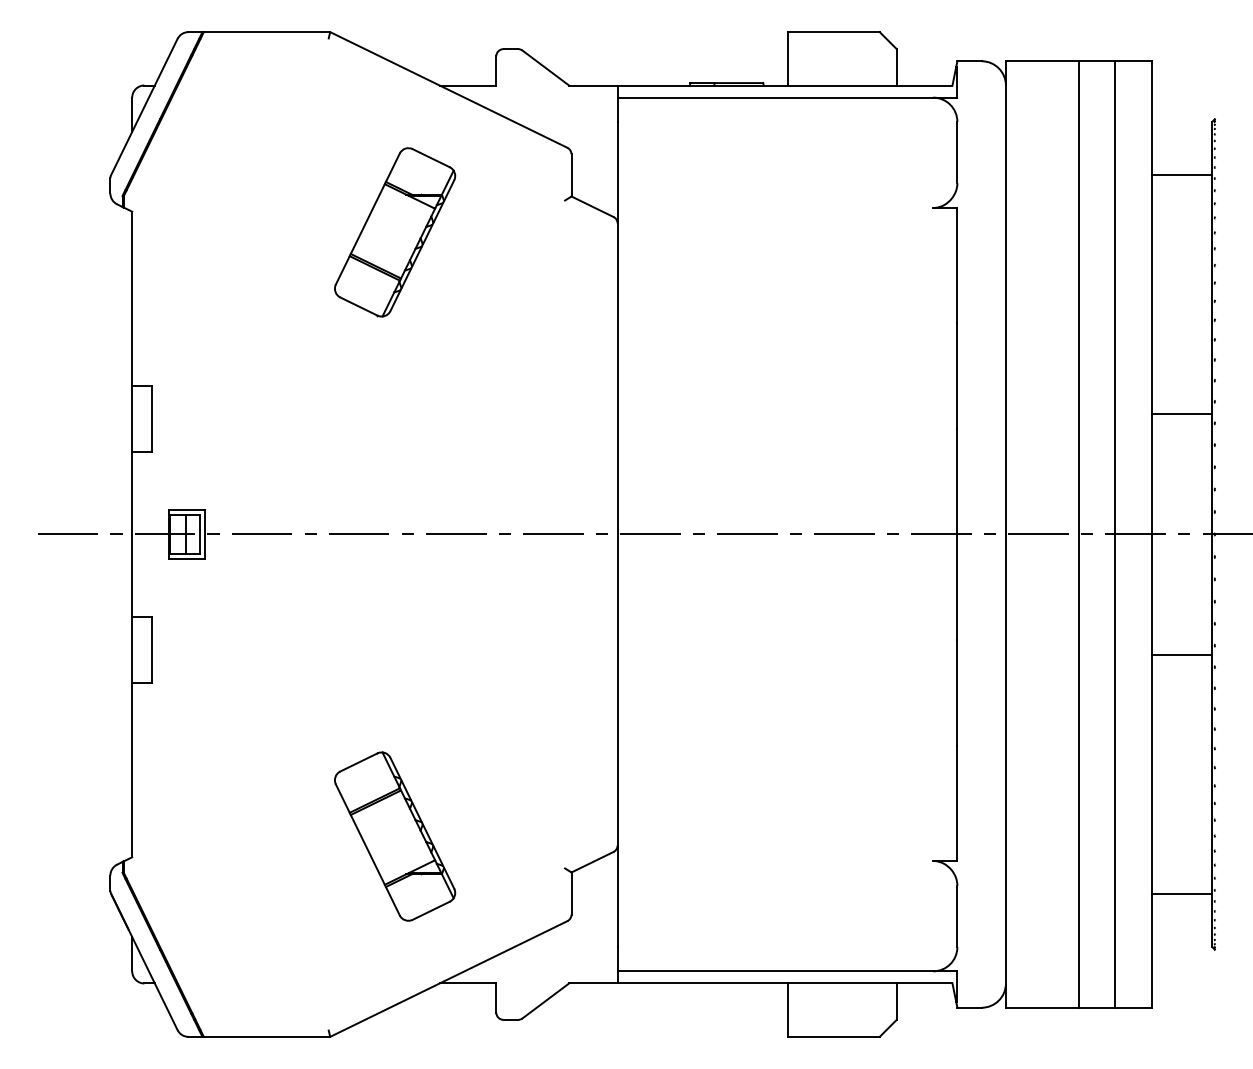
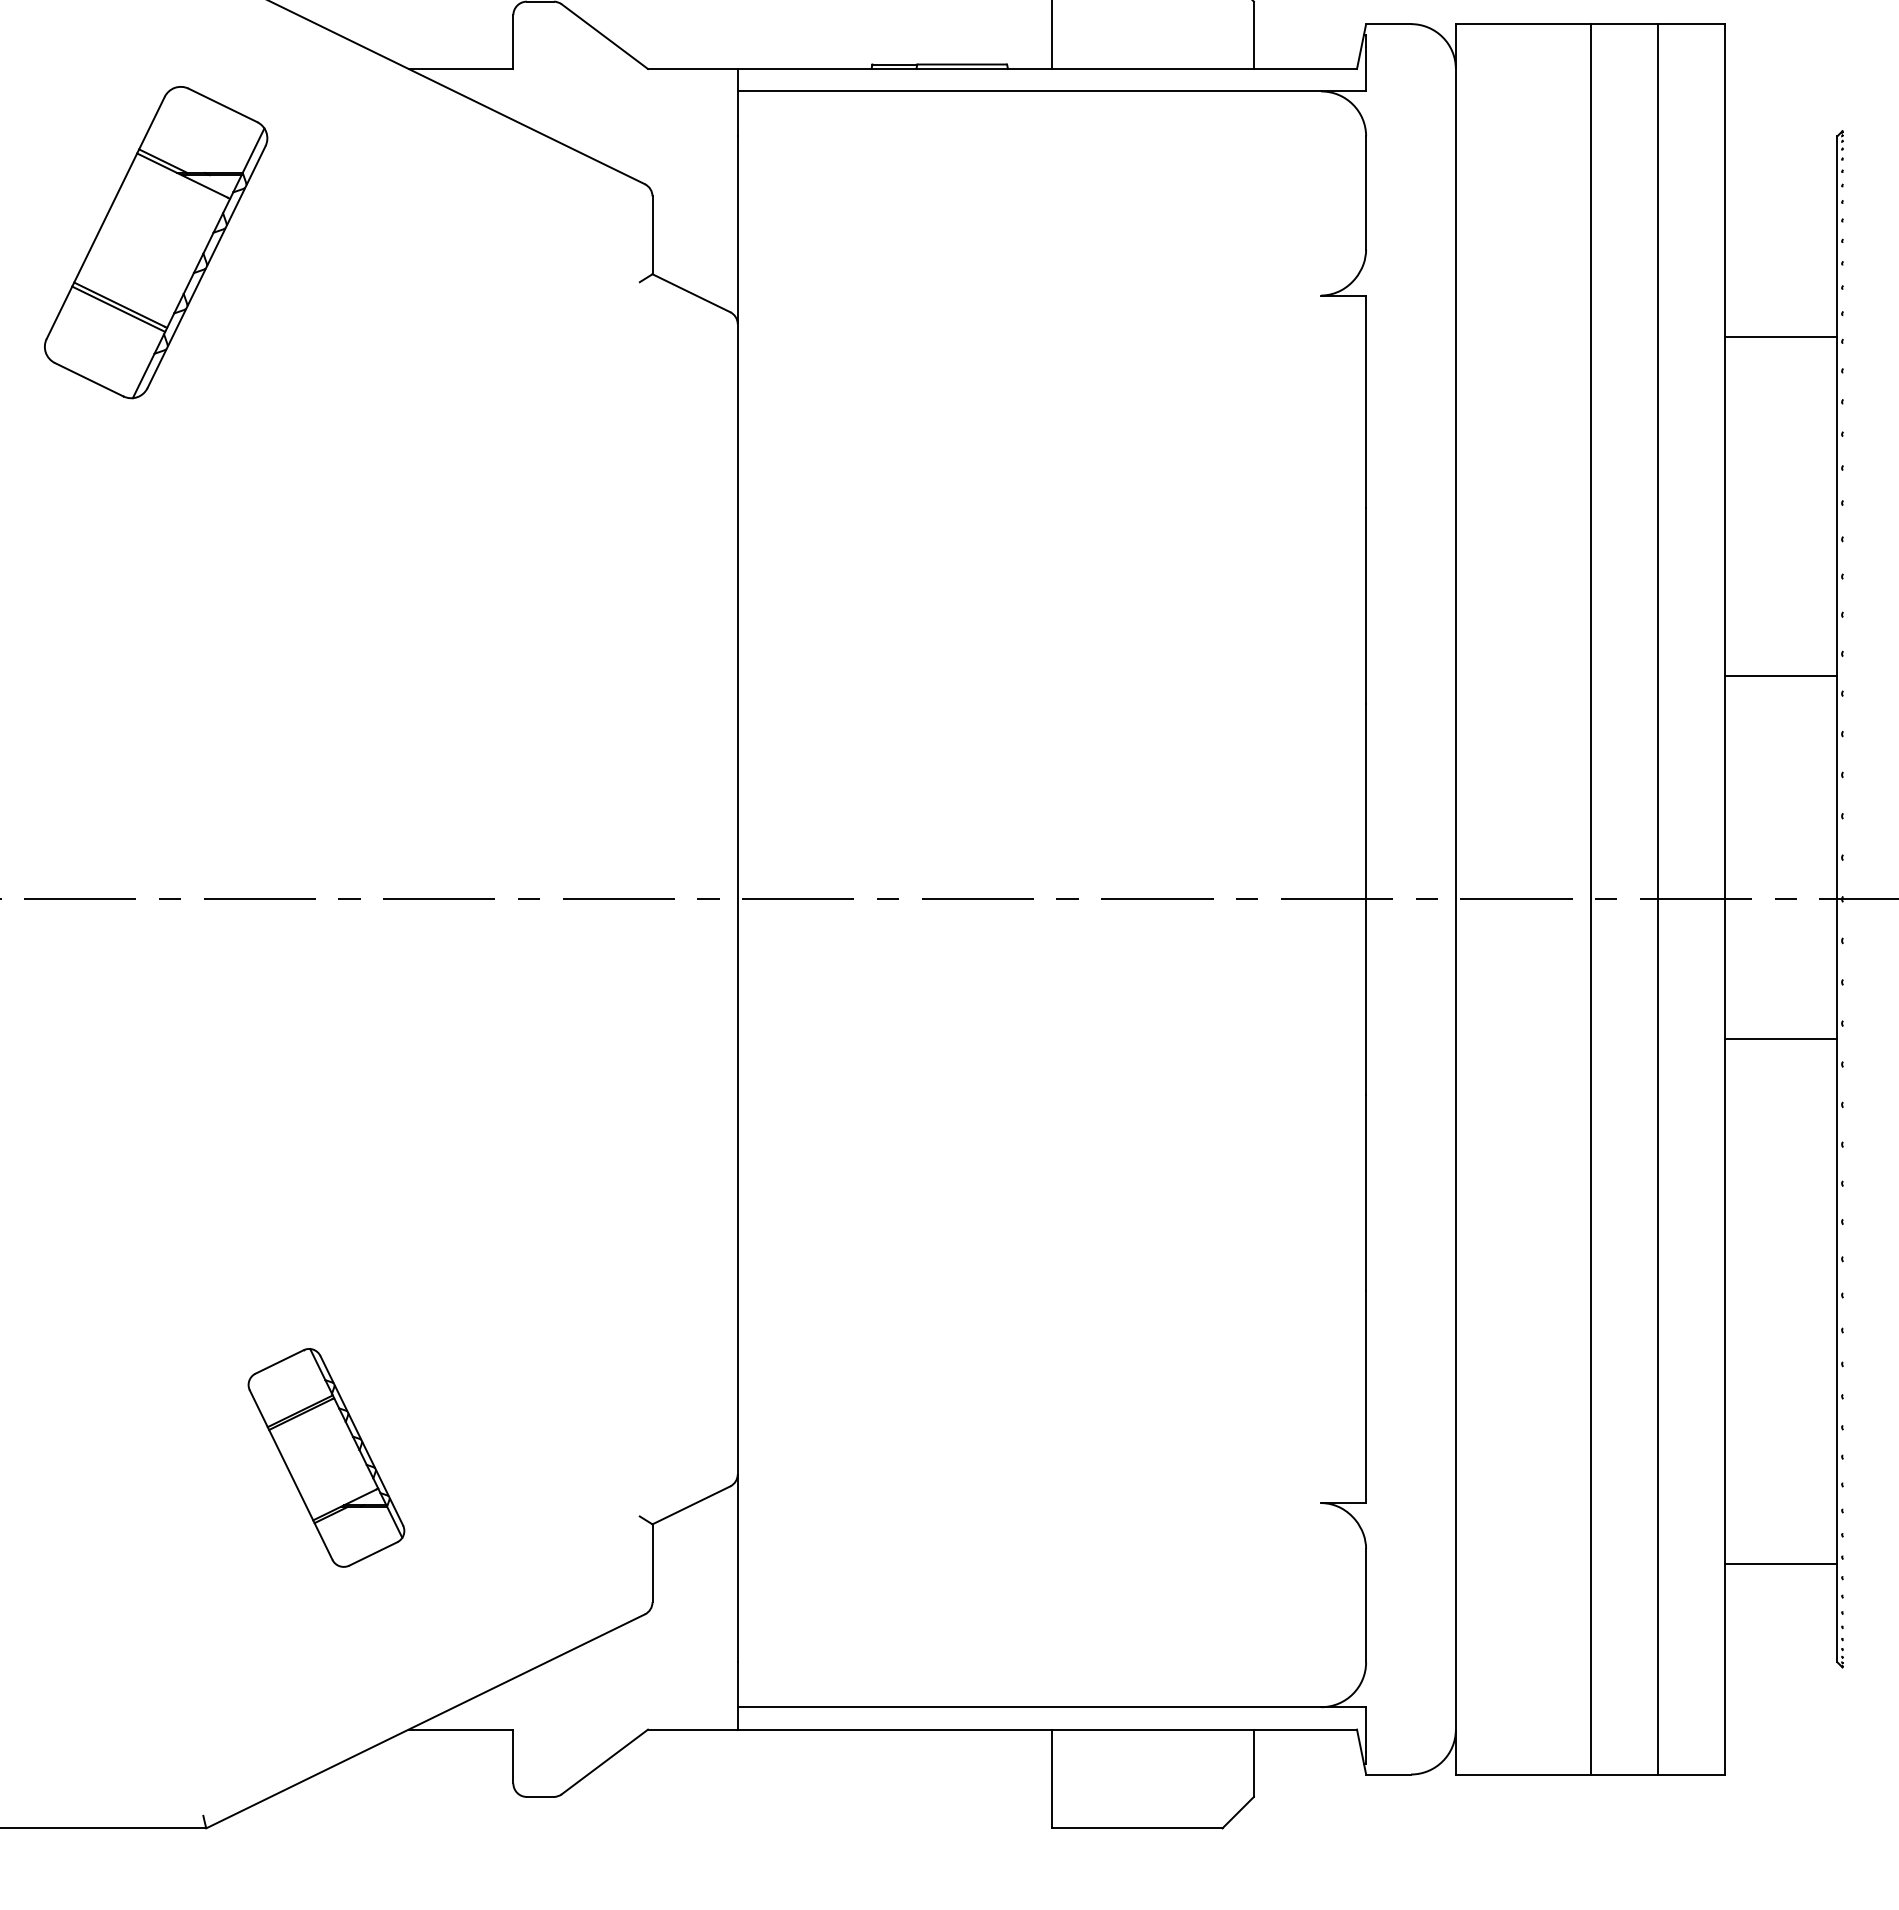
line: (1181, 175) -> (1780, 337), moved
part: (395, 232) -> (156, 242), moved
line: (1181, 655) -> (1780, 1039), moved
part: (395, 836) -> (327, 1457), size x0.7

